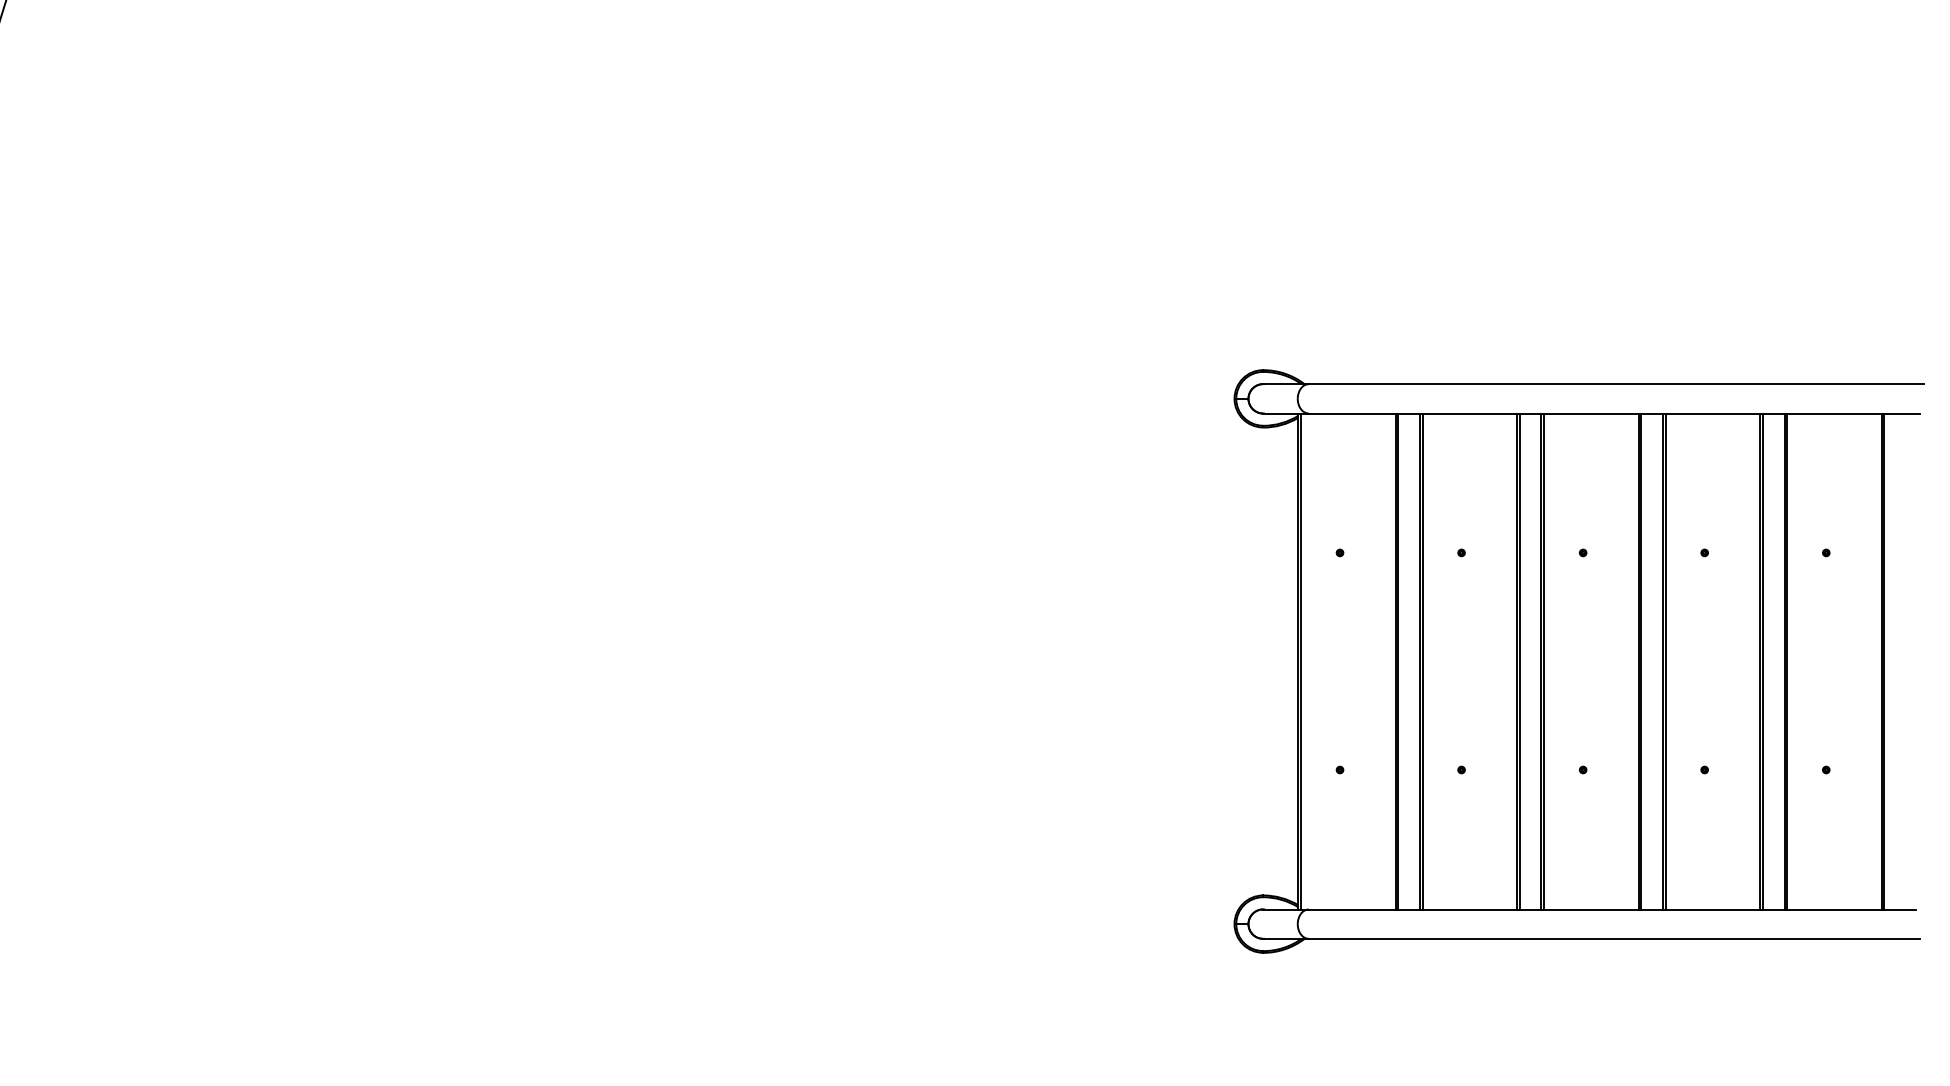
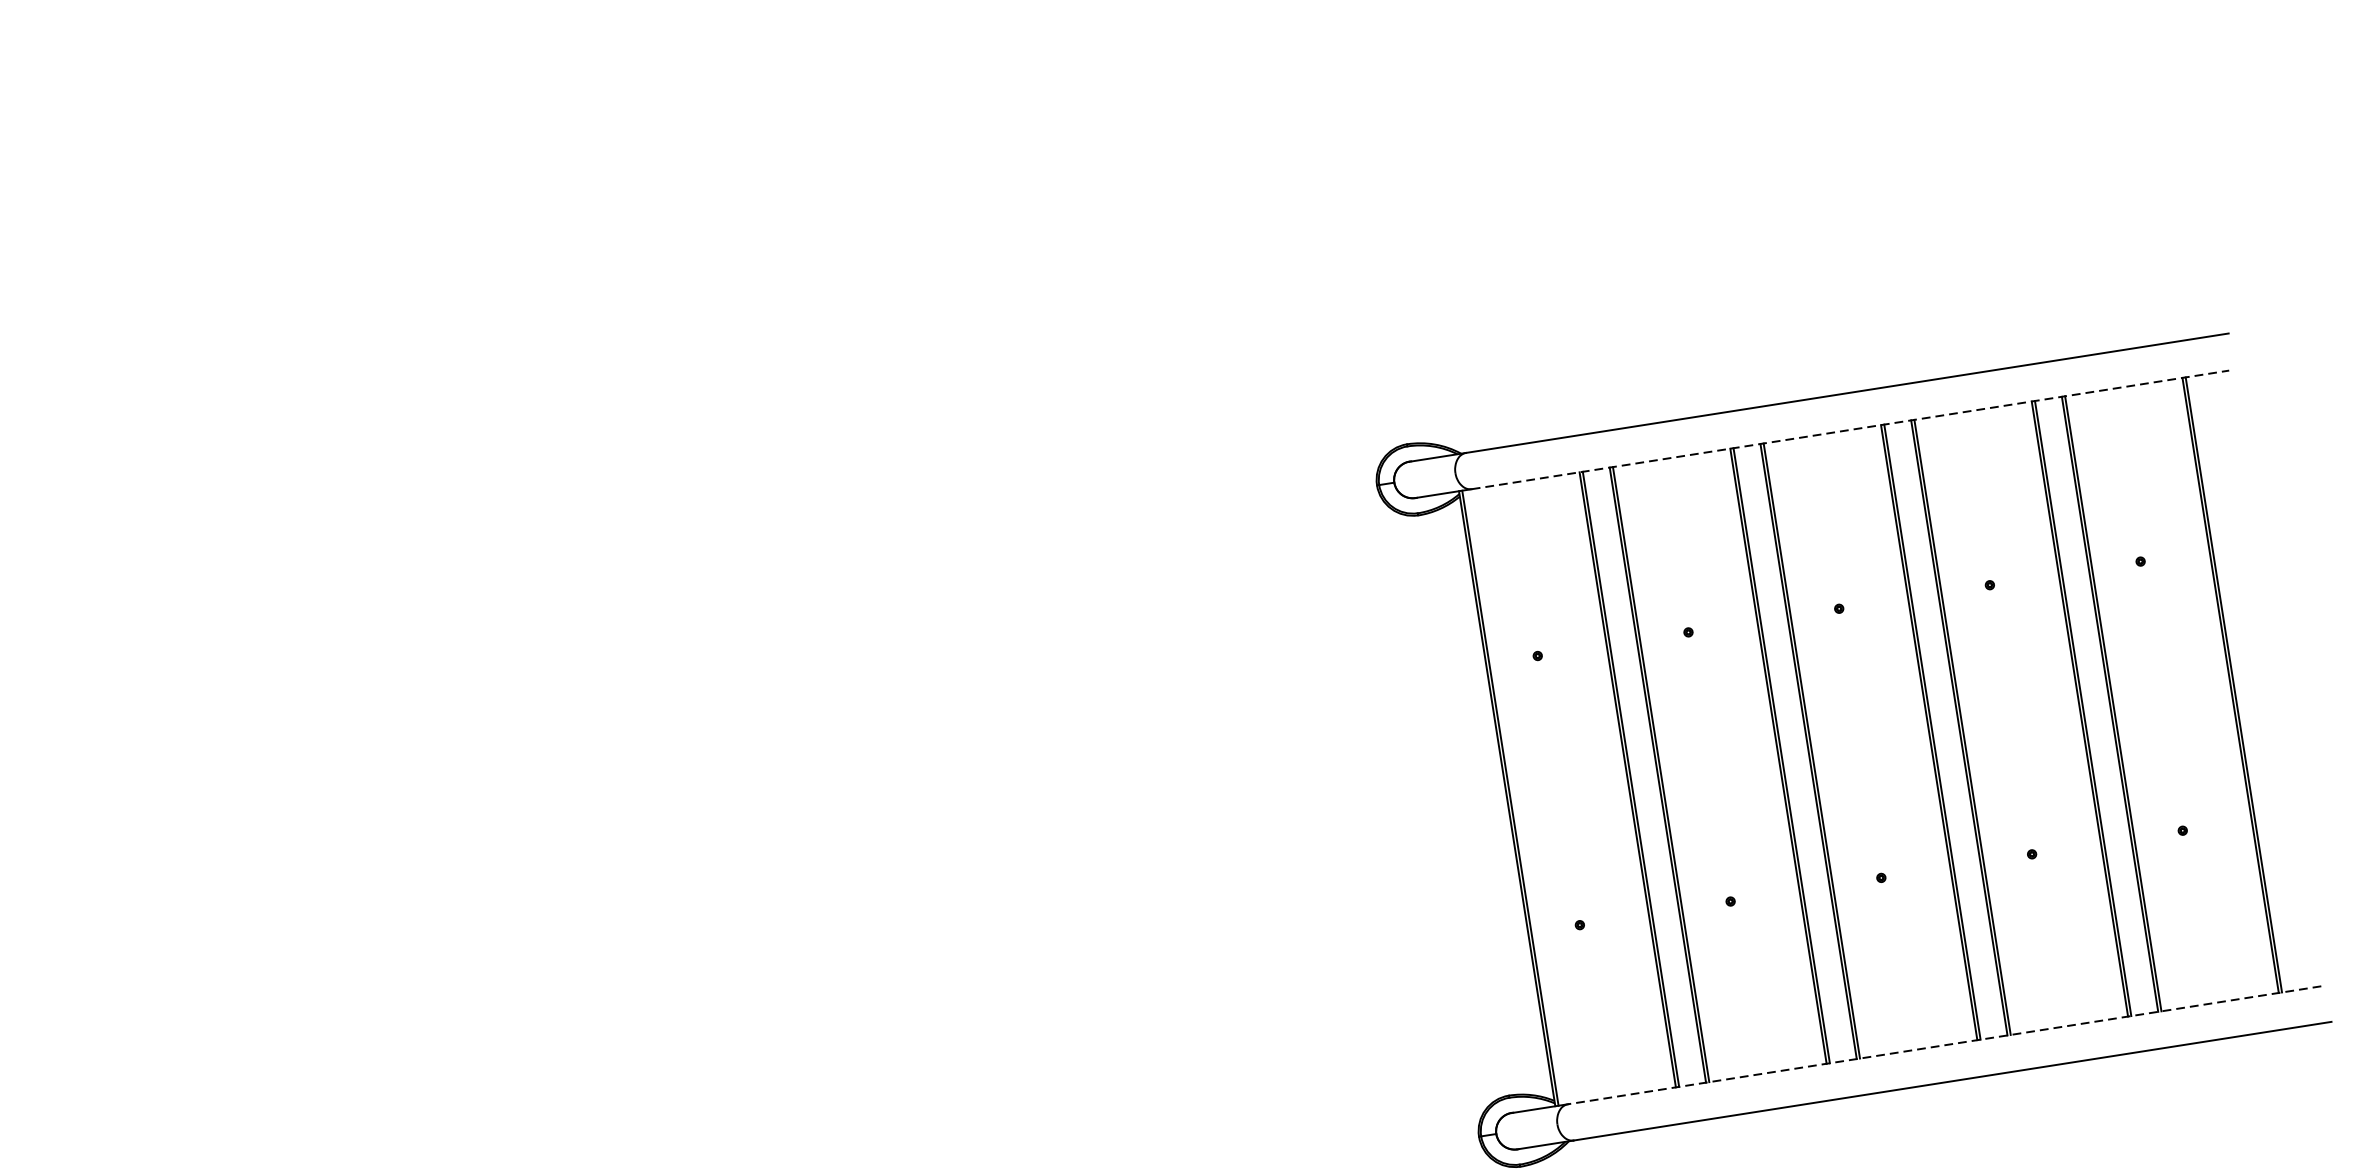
line: (1614, 413) -> (1851, 429), solid -> dashed
line: (1612, 909) -> (1944, 1045), solid -> dashed

